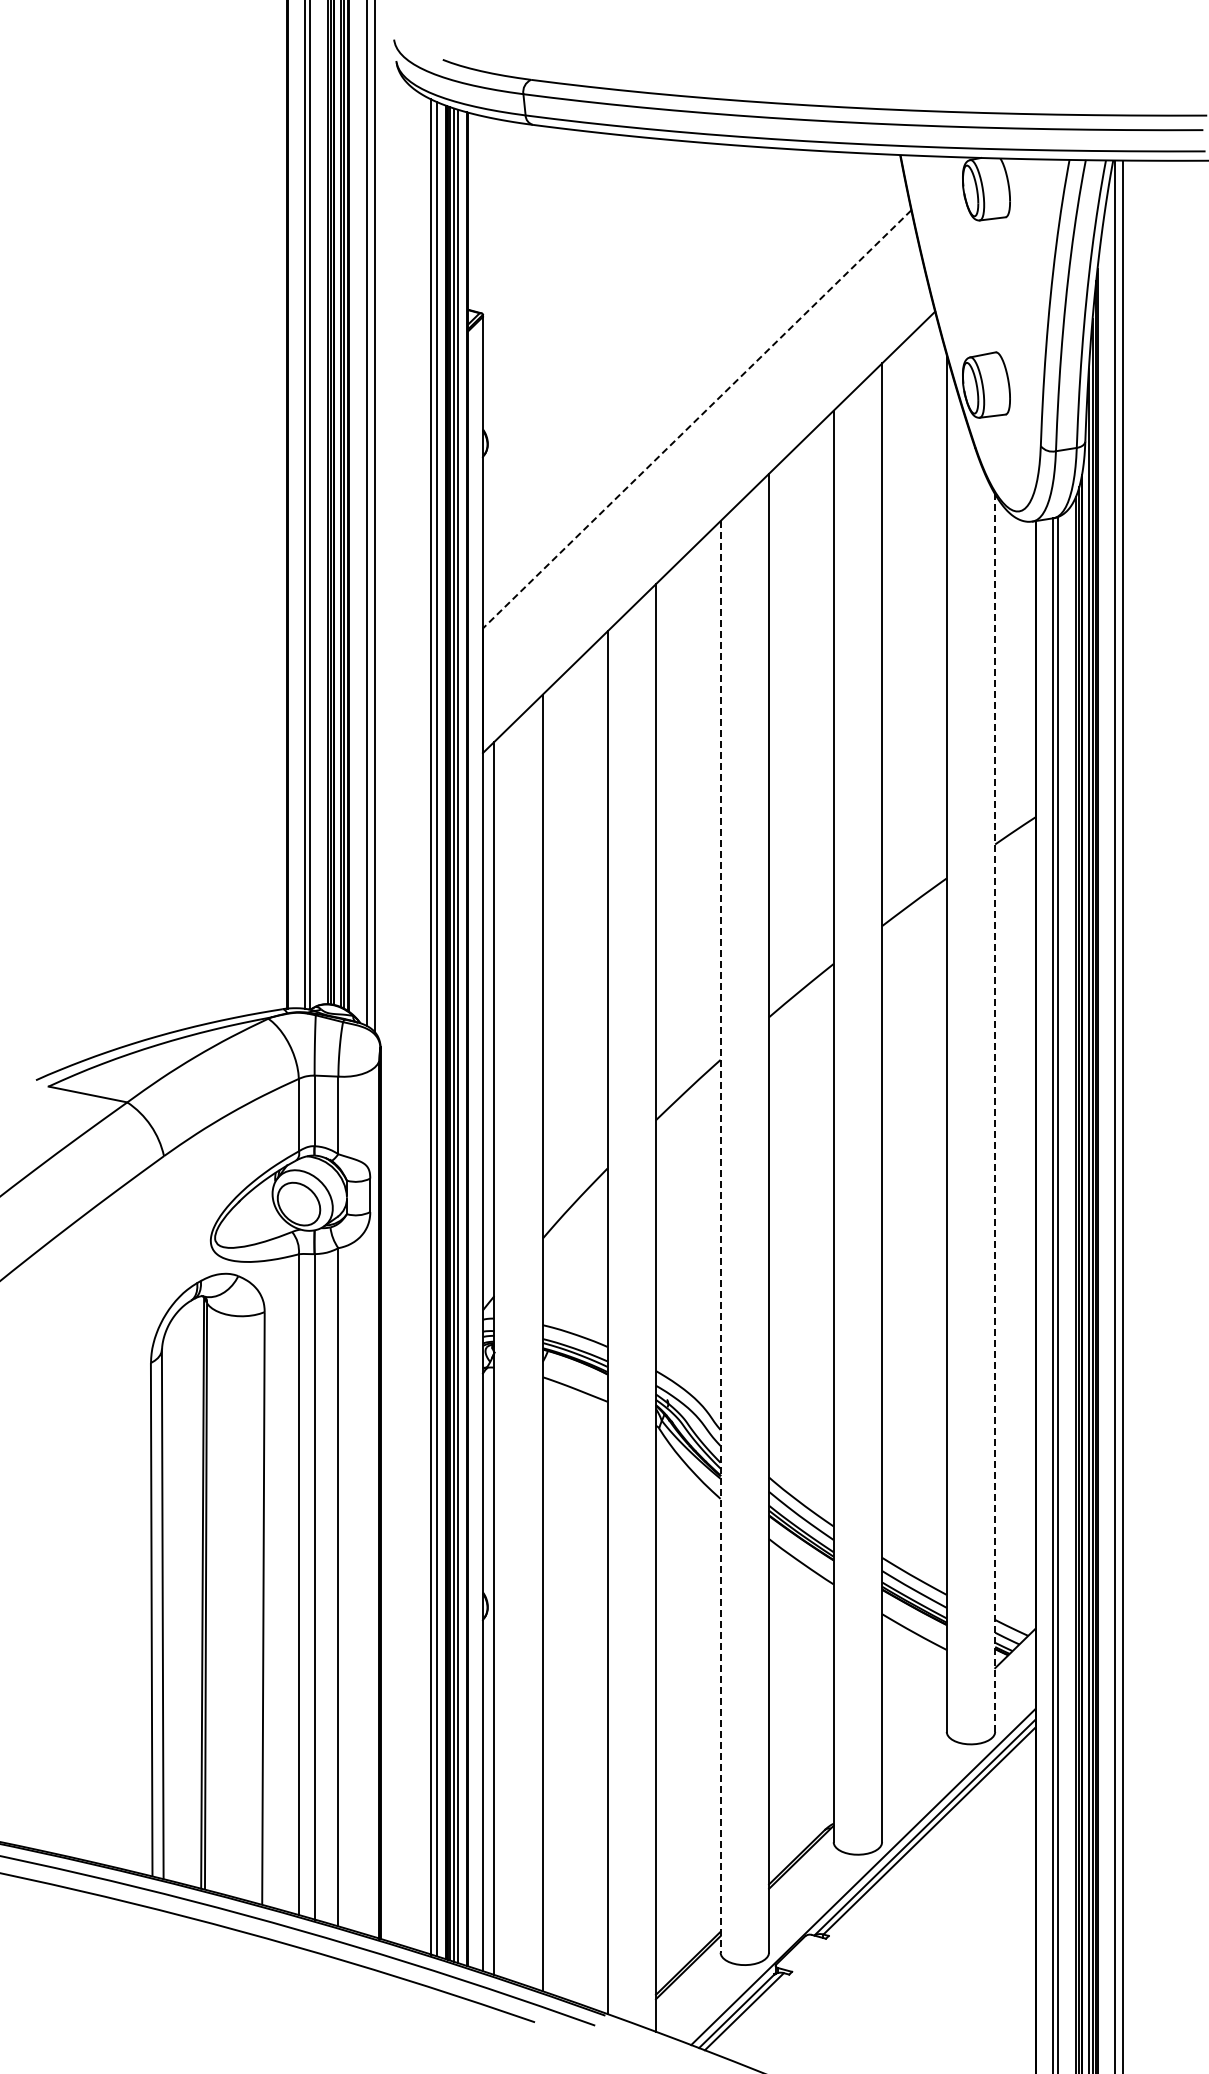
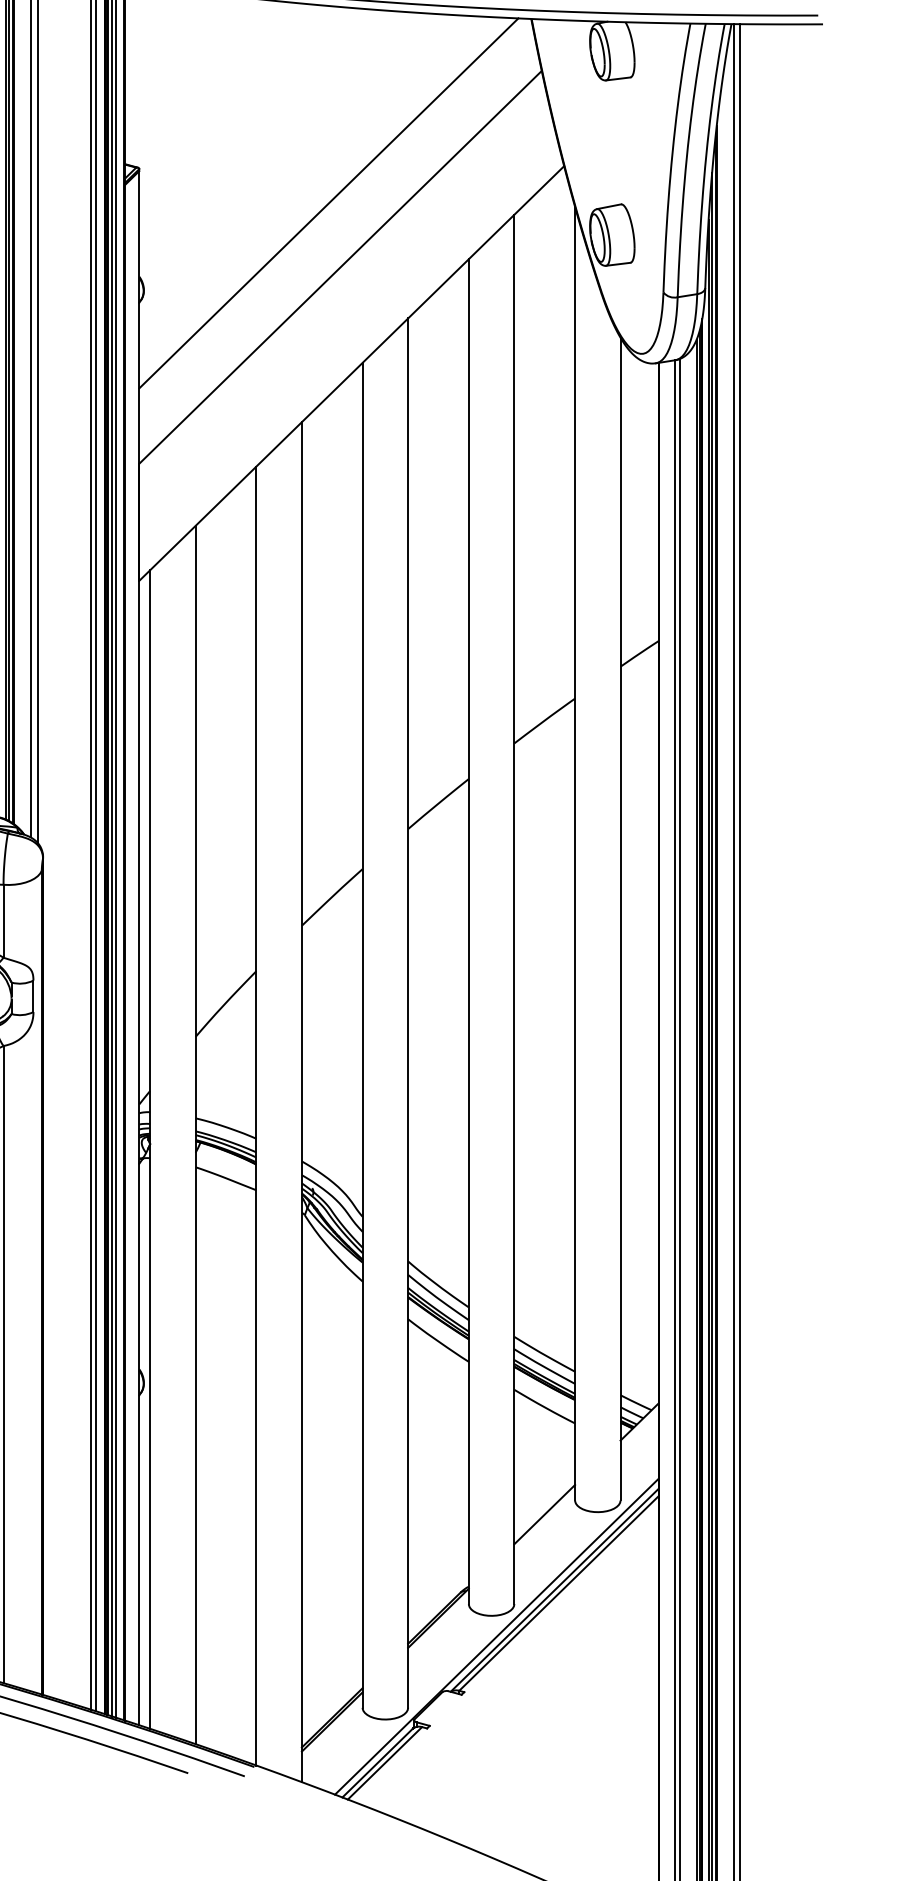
line: (684, 351) -> (328, 203), added
line: (696, 419) -> (339, 267), dashed -> solid
line: (995, 1113) -> (620, 919), dashed -> solid
line: (720, 1236) -> (362, 1035), dashed -> solid
line: (914, 1746) -> (544, 1514), added

